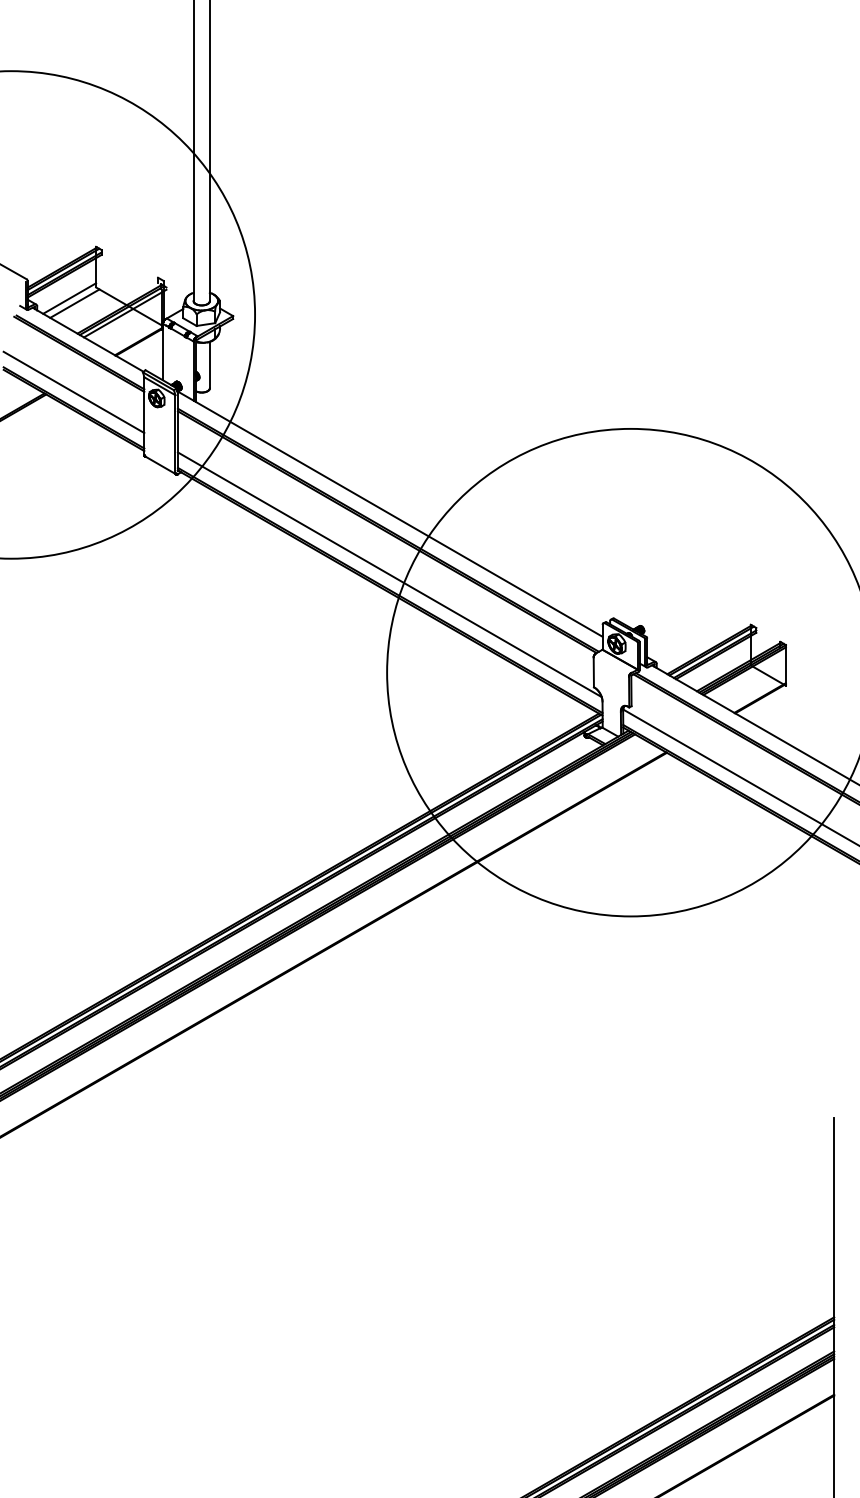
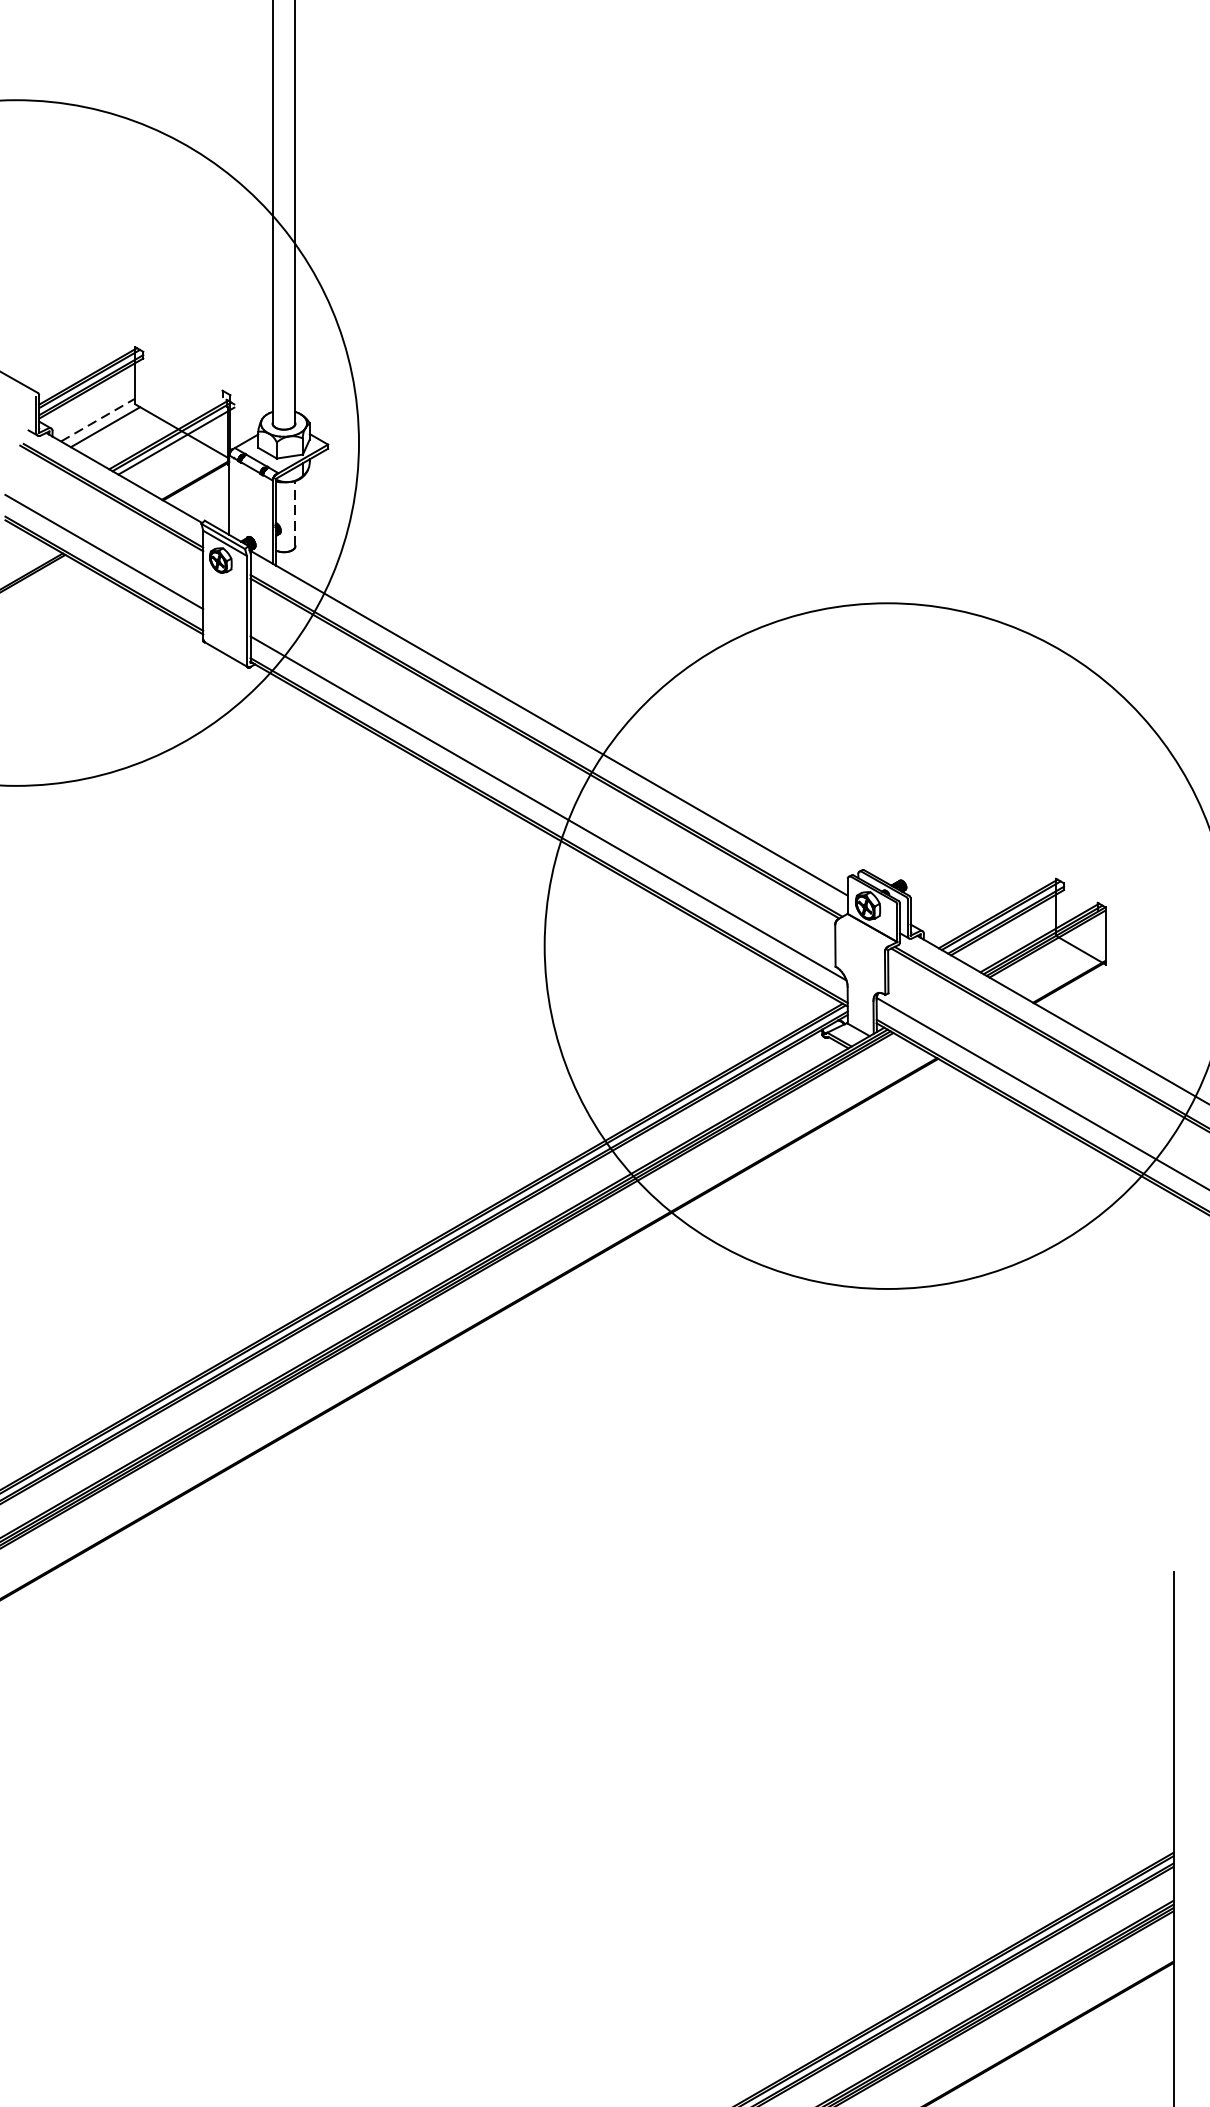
line: (69, 298) -> (97, 419), solid -> dashed
line: (209, 364) -> (294, 512), solid -> dashed

